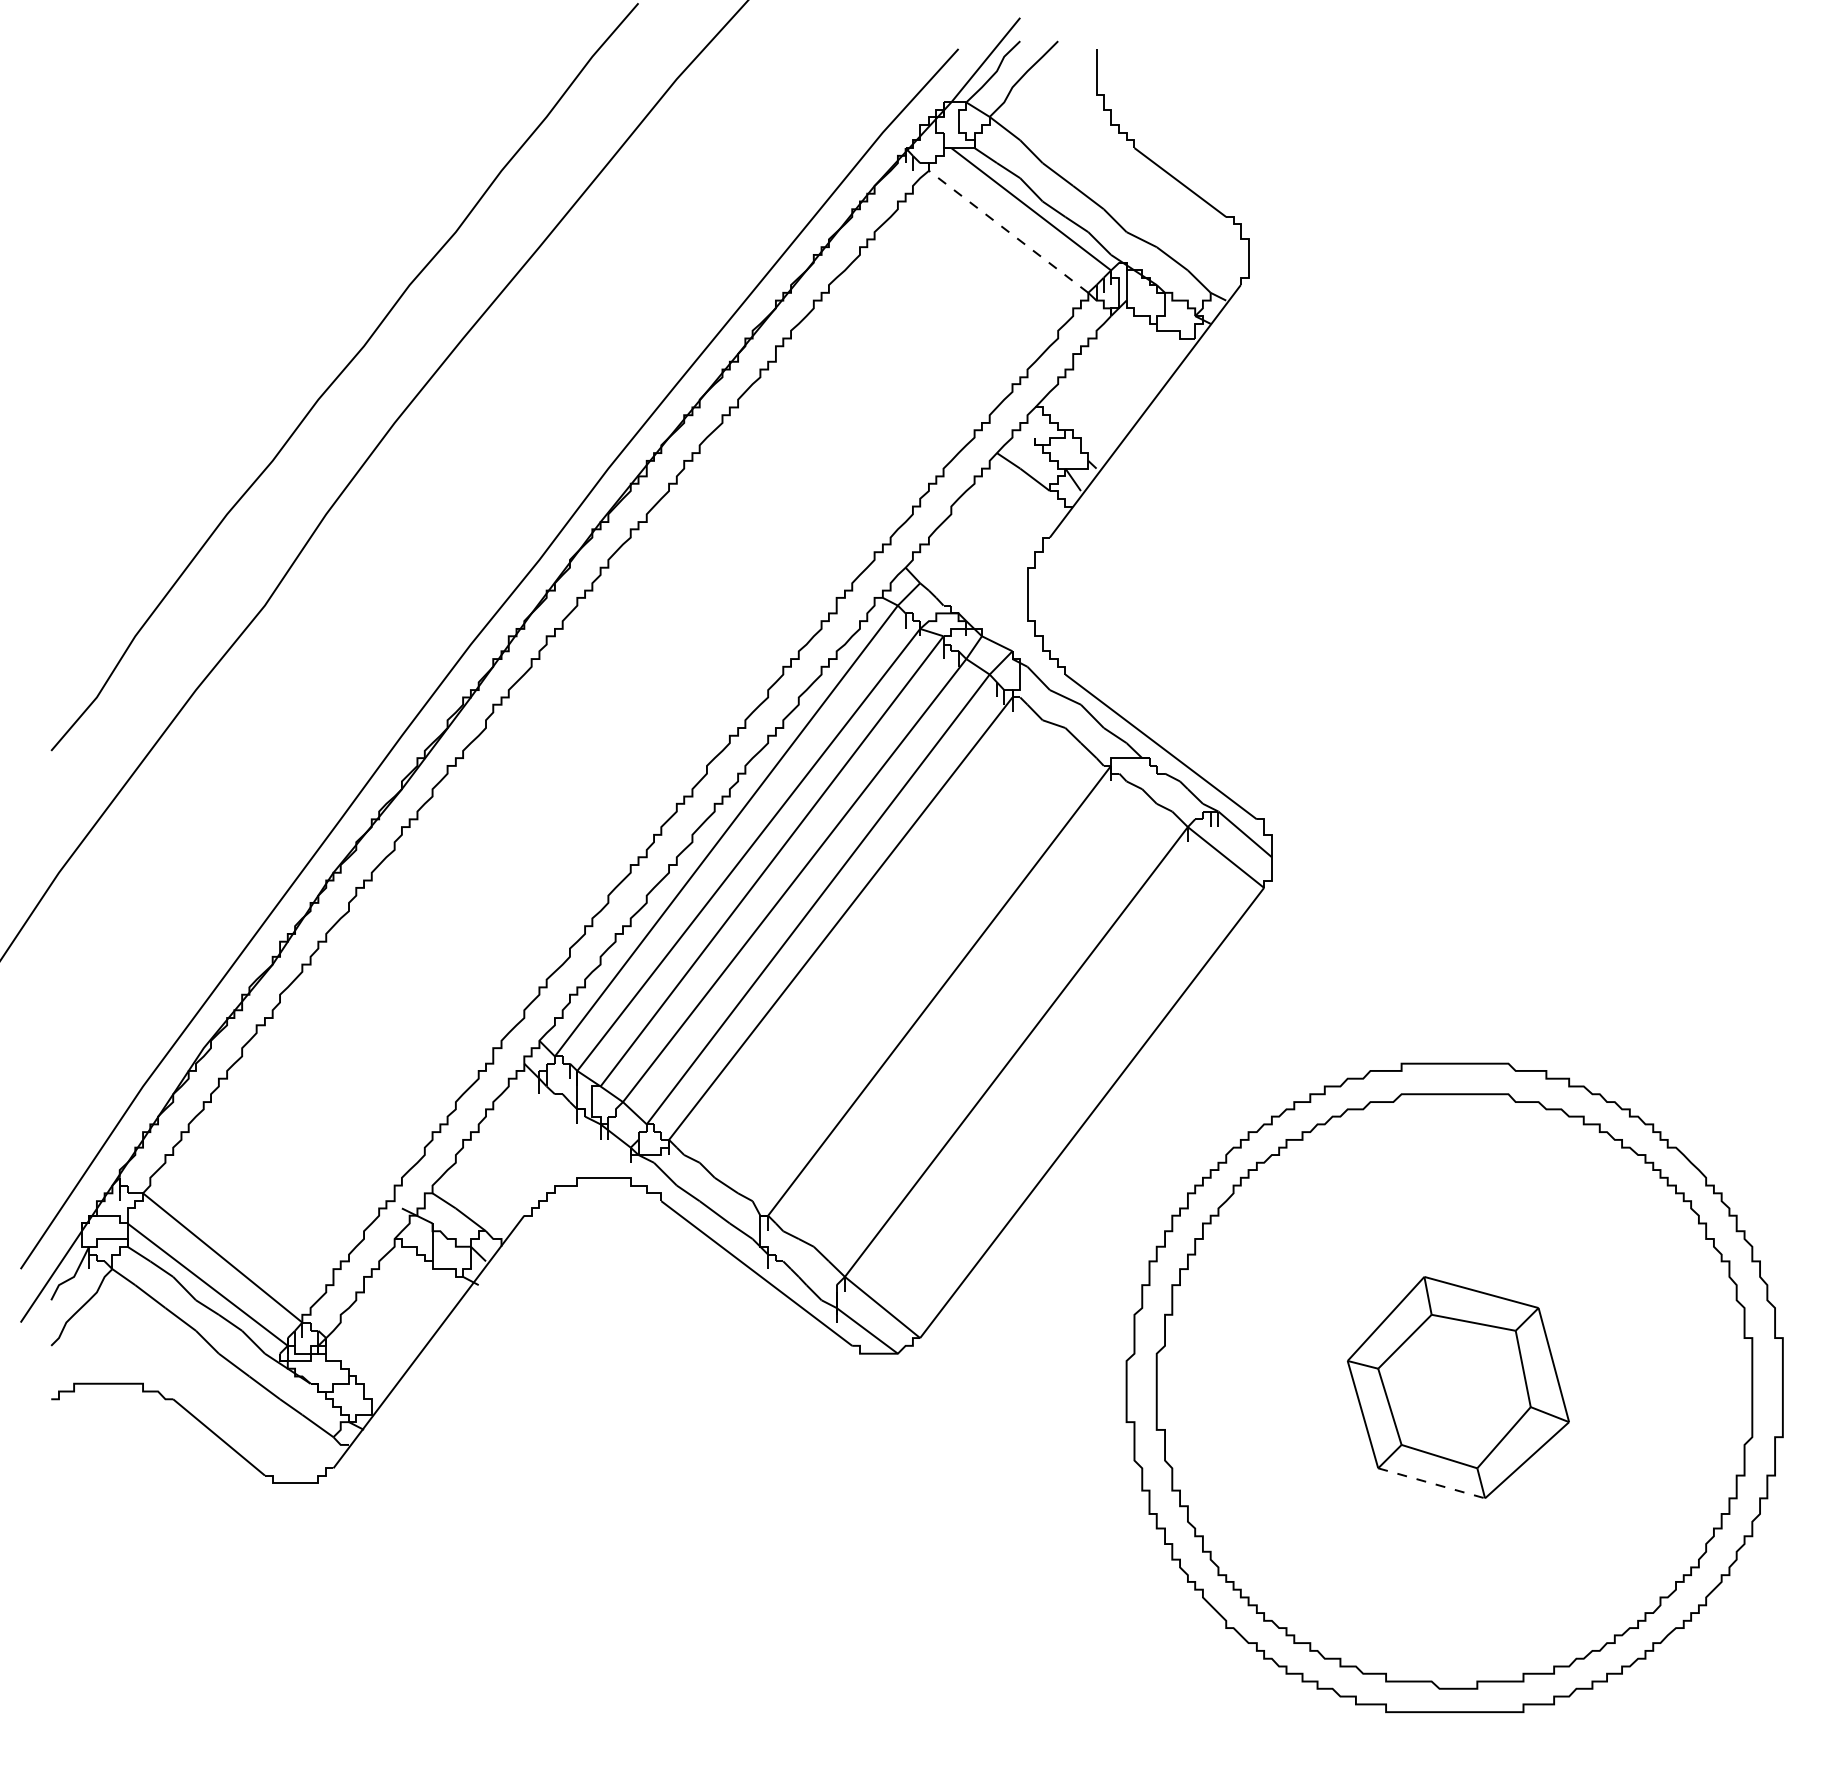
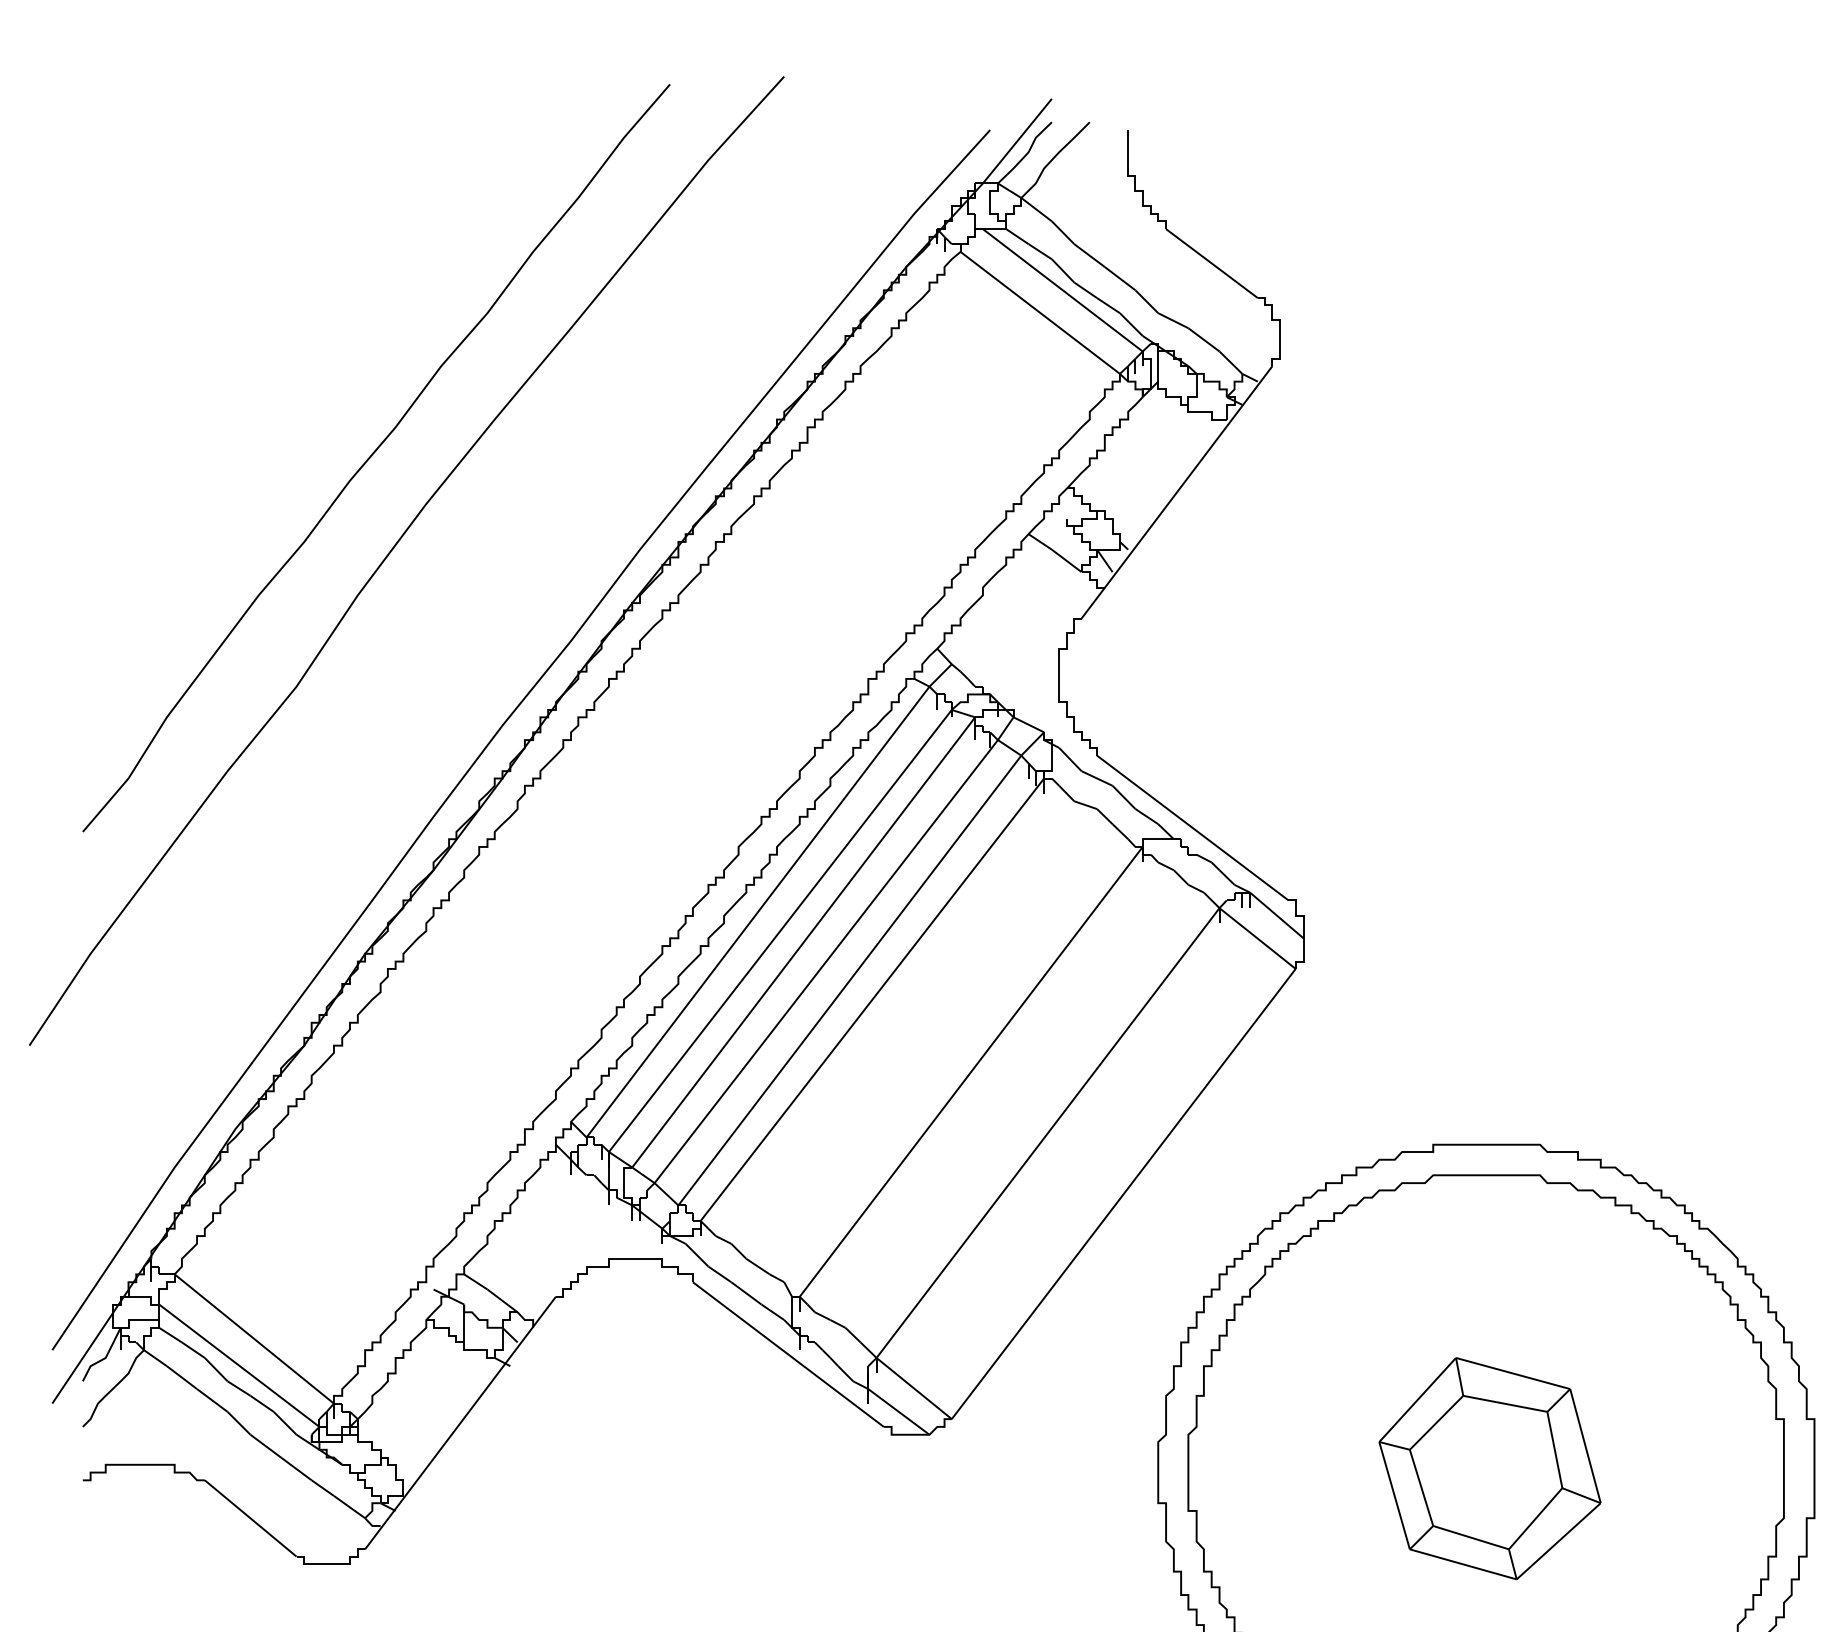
line: (1008, 231) -> (1040, 312), dashed -> solid
line: (1432, 1483) -> (1464, 1564), dashed -> solid

